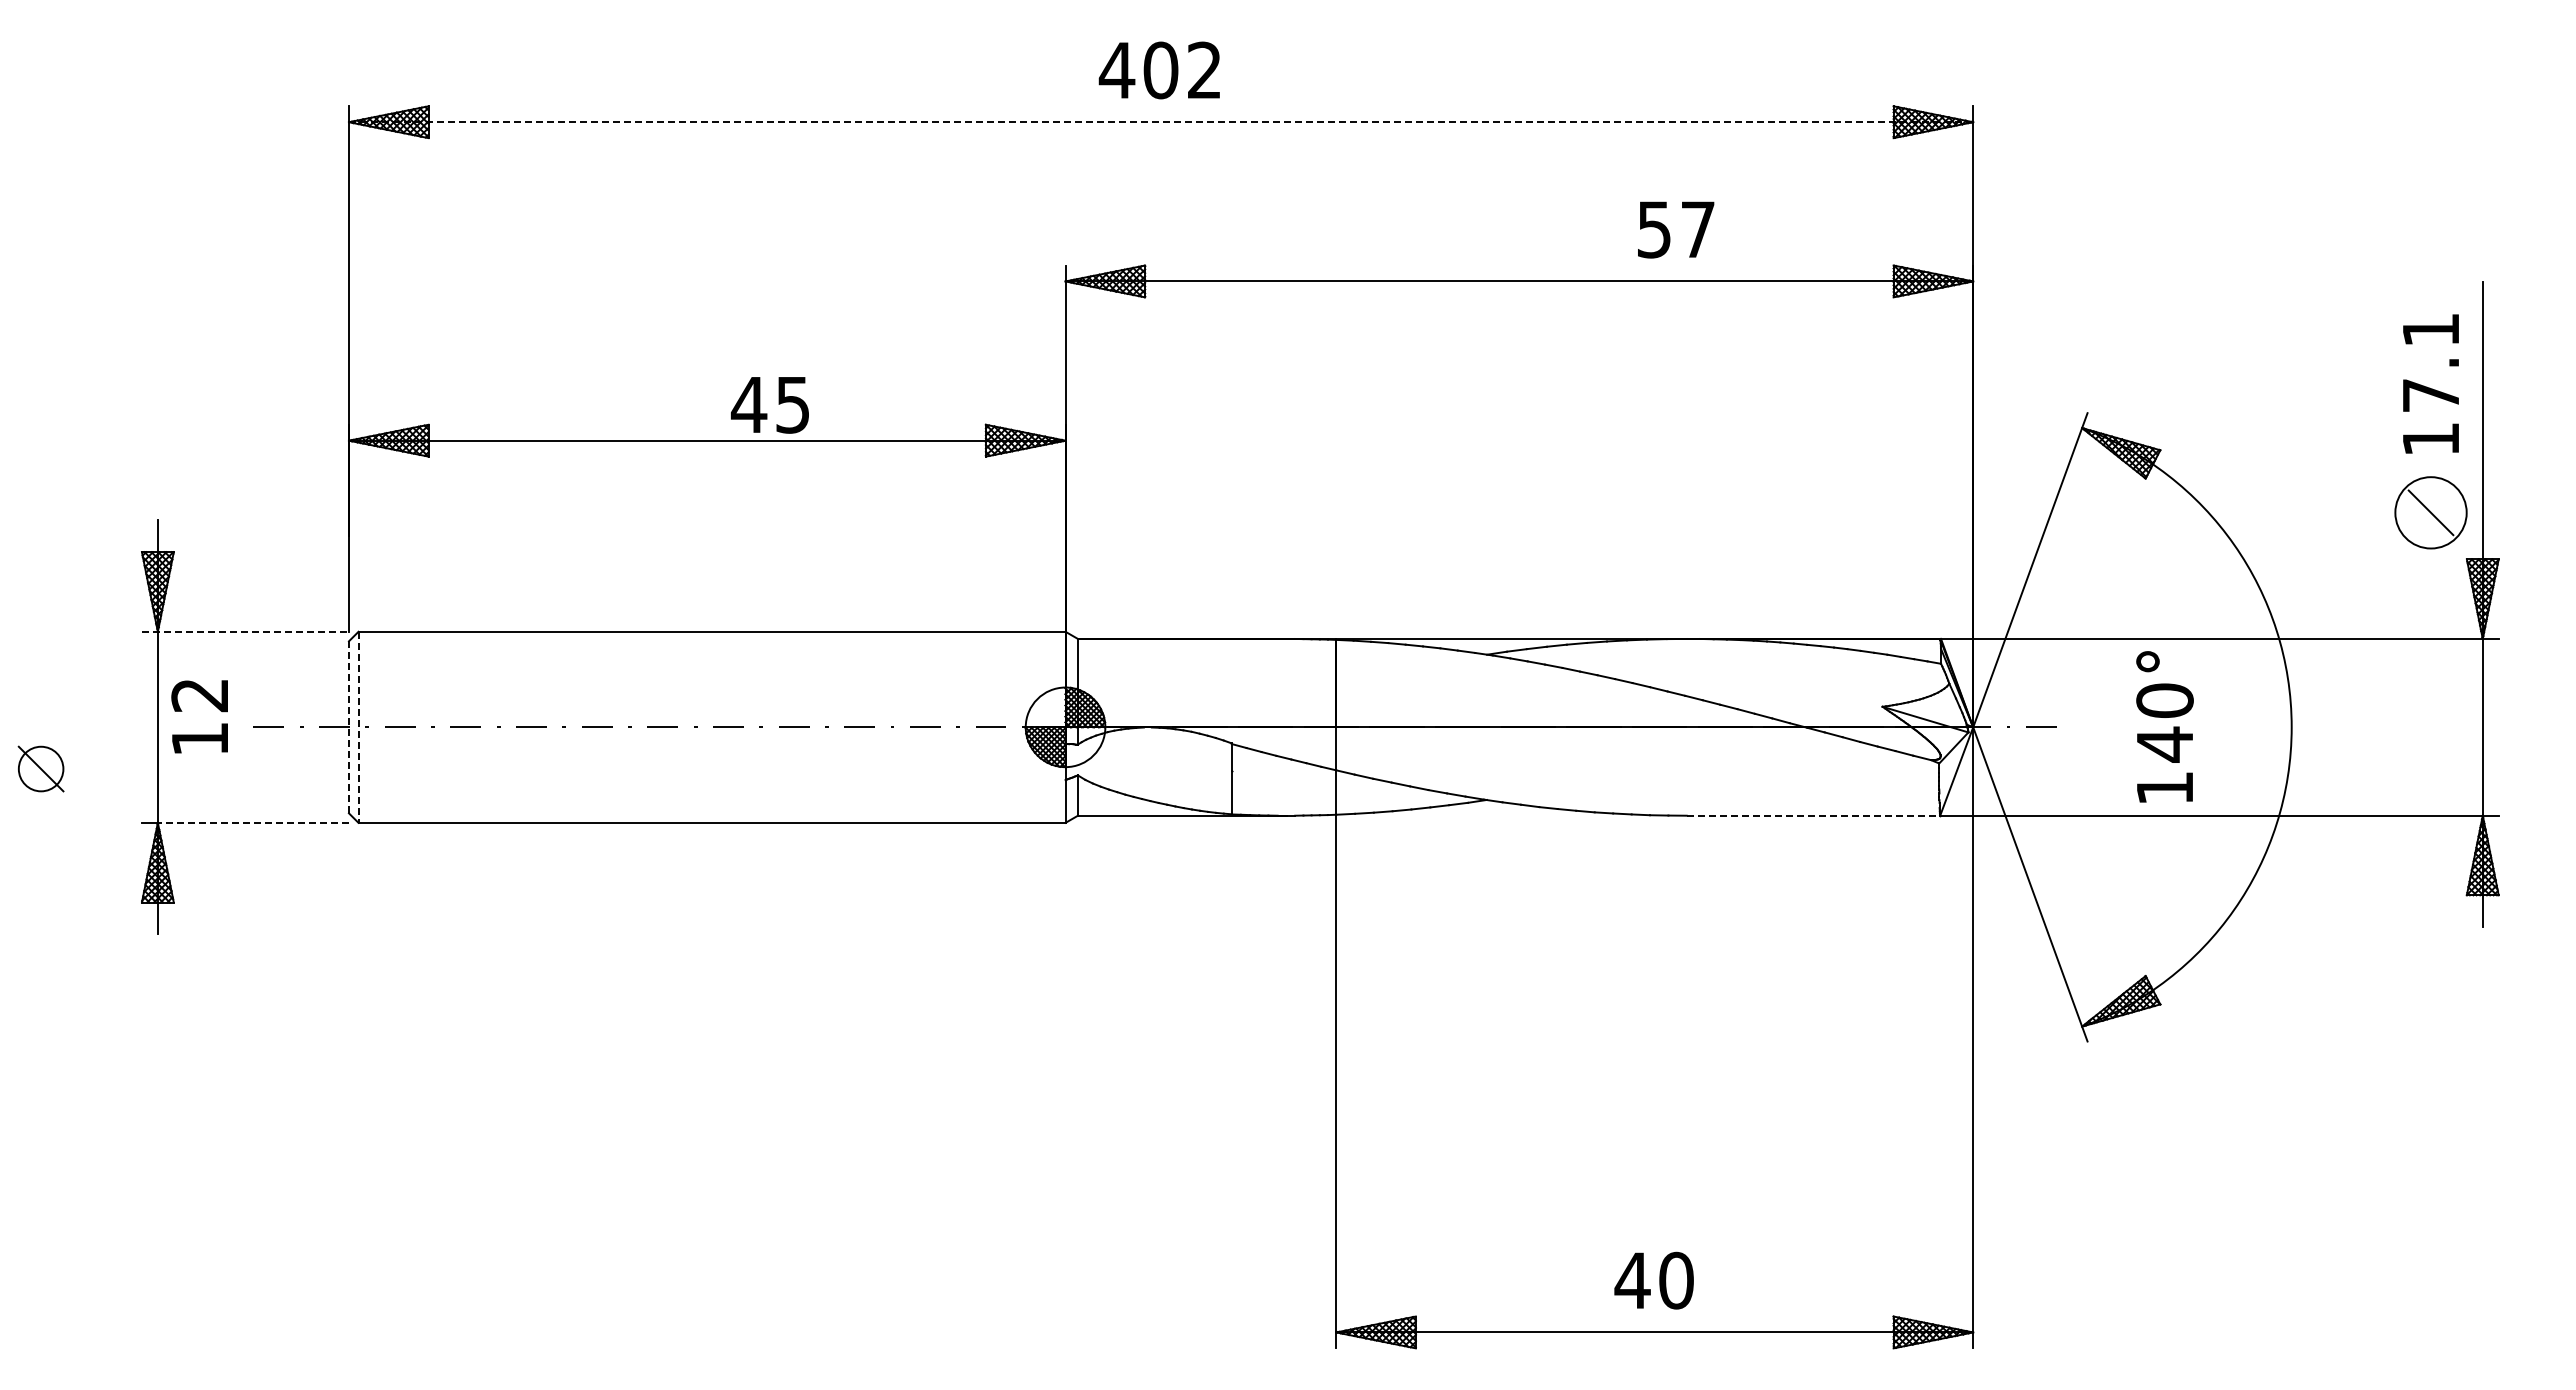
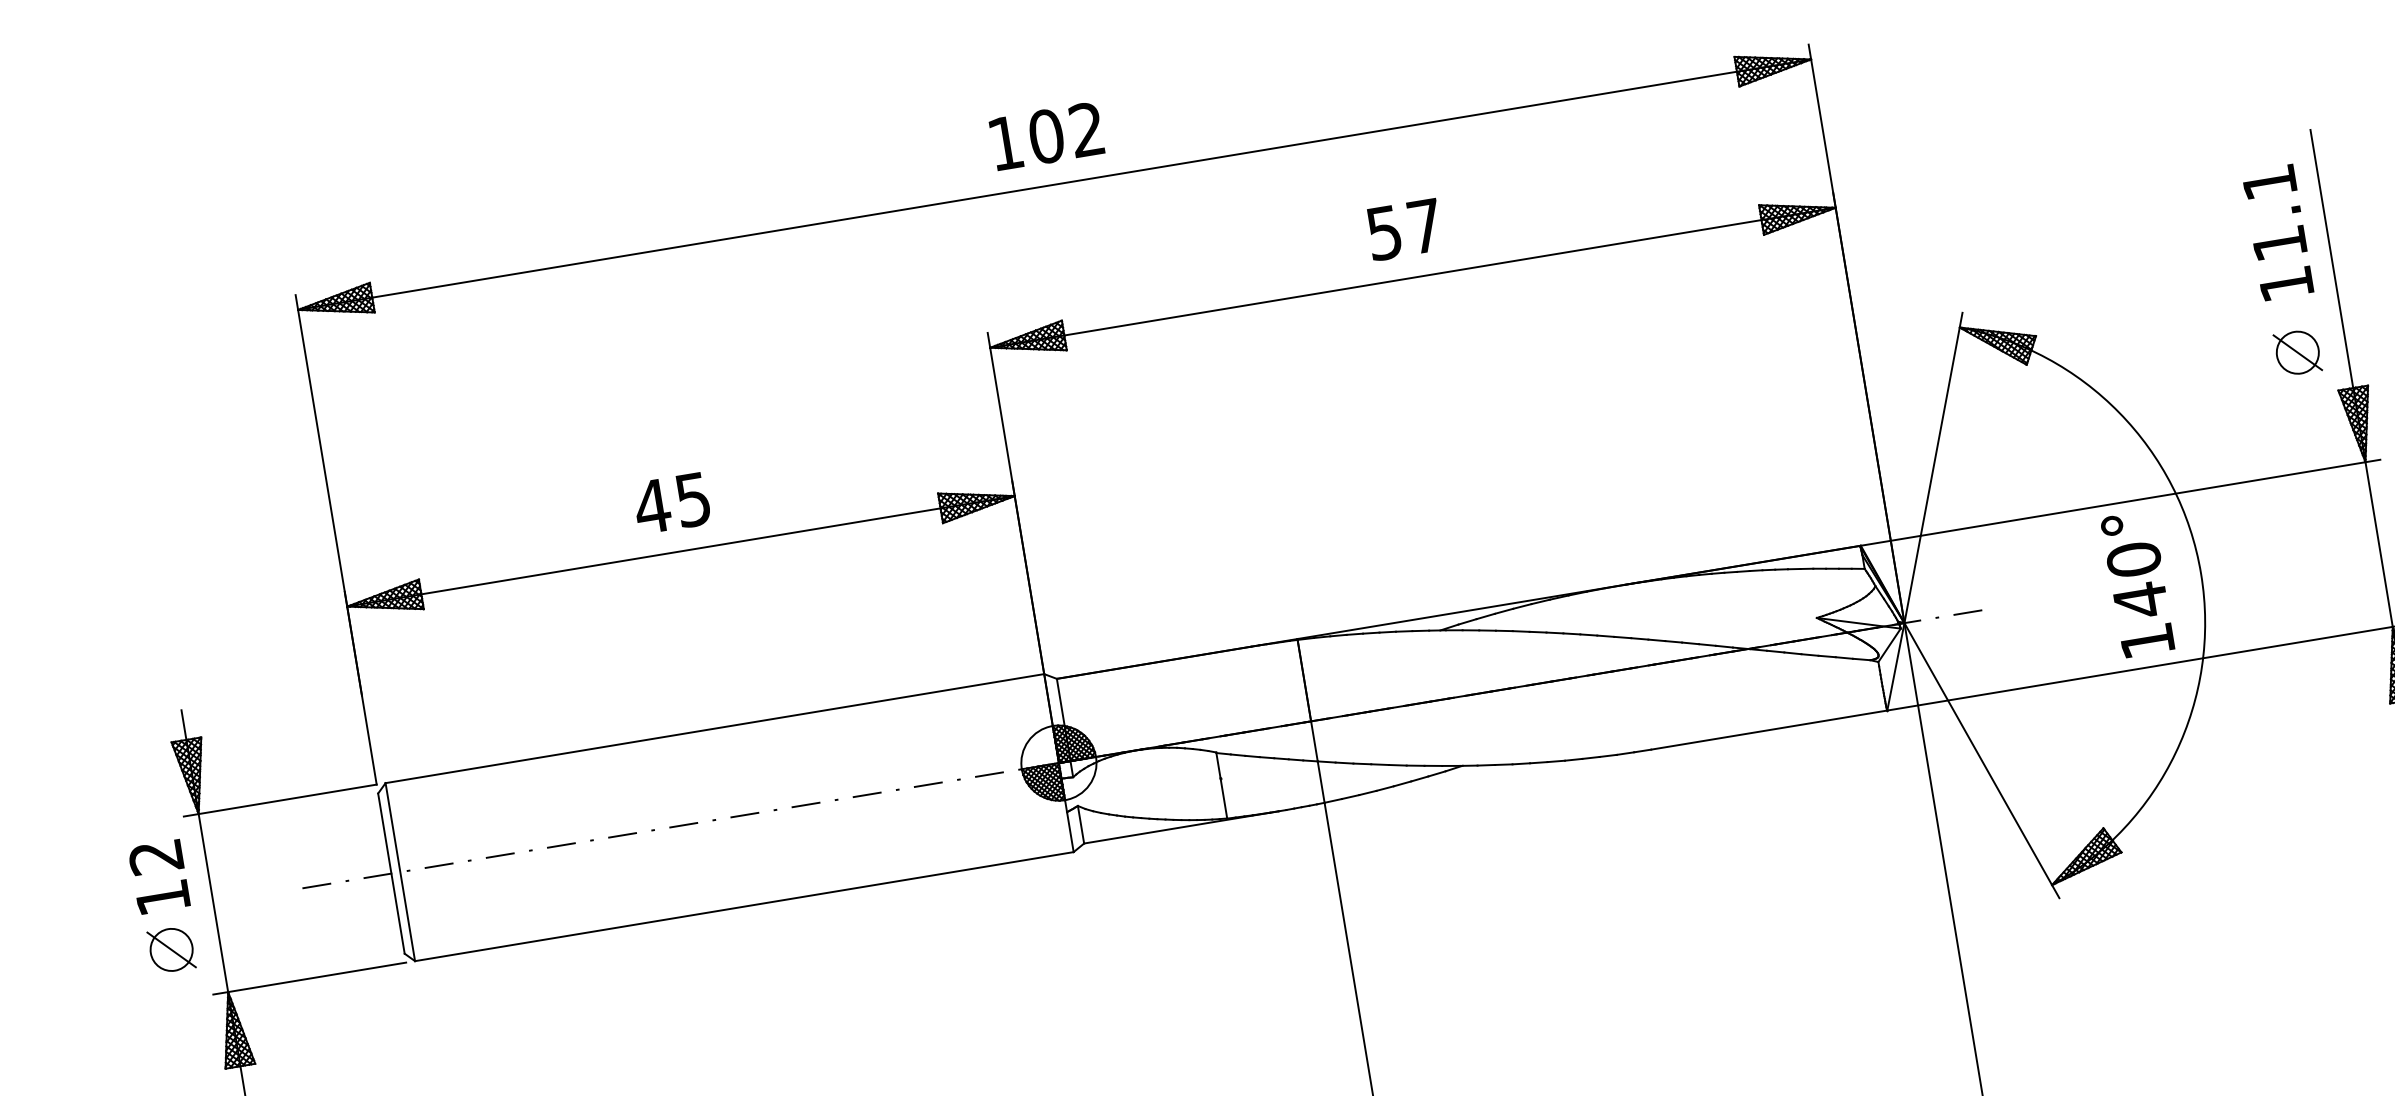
text: (1116, 70) -> (1005, 143), 402 -> 102
line: (1161, 122) -> (1055, 184), dashed -> solid
text: (1676, 229) -> (1405, 229), moved
text: (2430, 395) -> (2279, 243), 17.1 -> 11.1
text: (769, 405) -> (671, 503), moved
circle: (2430, 512) -> (2297, 352), size x0.62
line: (245, 631) -> (280, 800), dashed -> solid
text: (199, 716) -> (158, 876), moved
text: (2164, 726) -> (2137, 583), moved
line: (348, 727) -> (391, 873), dashed -> solid
line: (358, 727) -> (400, 872), dashed -> solid
part: (40, 768) -> (170, 949), moved
line: (1813, 815) -> (1769, 729), dashed -> solid
line: (253, 822) -> (317, 976), dashed -> solid

